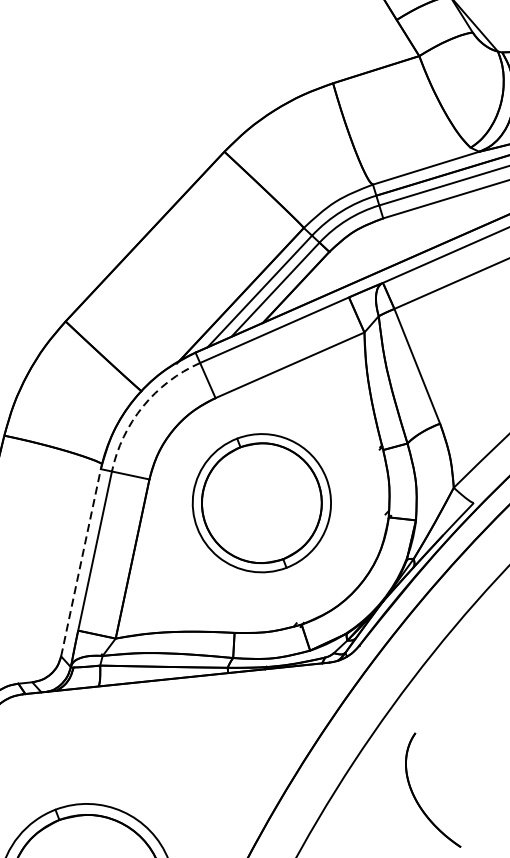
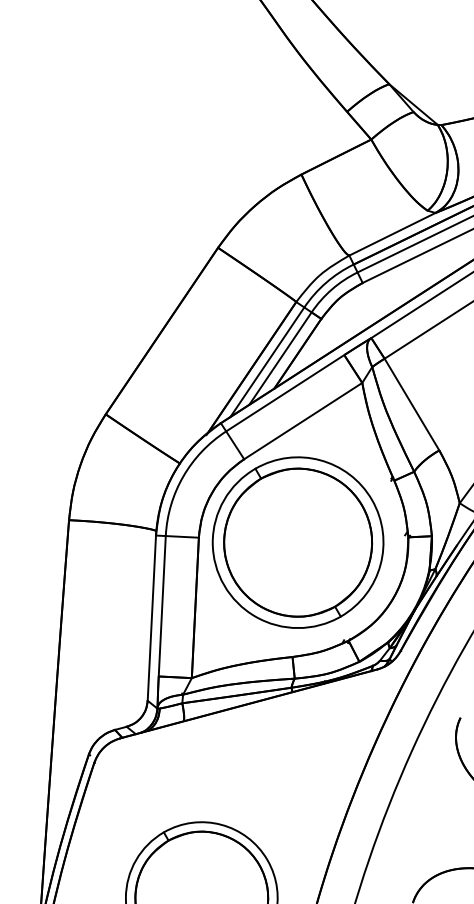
arc: (143, 406) -> (183, 476), dashed -> solid
part: (261, 502) -> (297, 542), size x1.43
line: (80, 563) -> (151, 618), dashed -> solid

